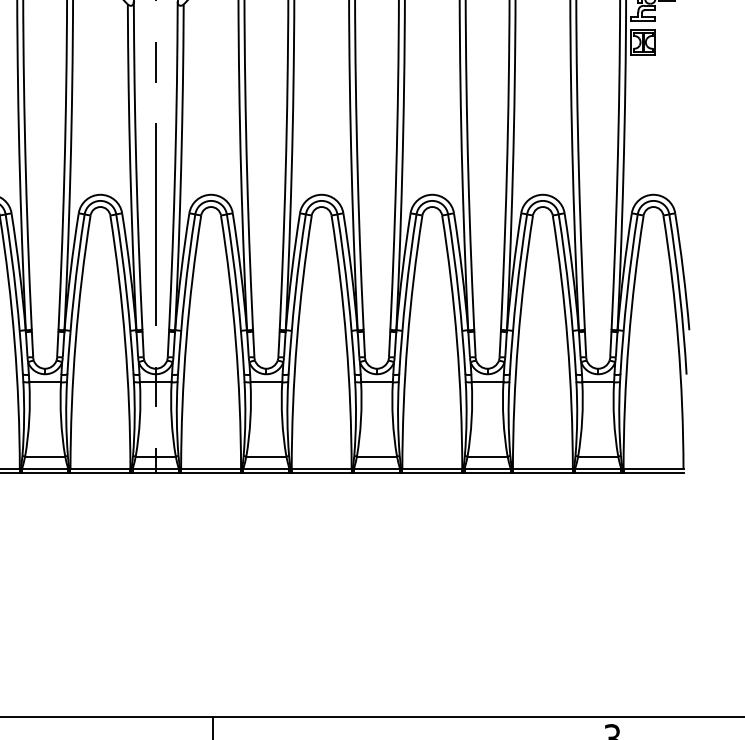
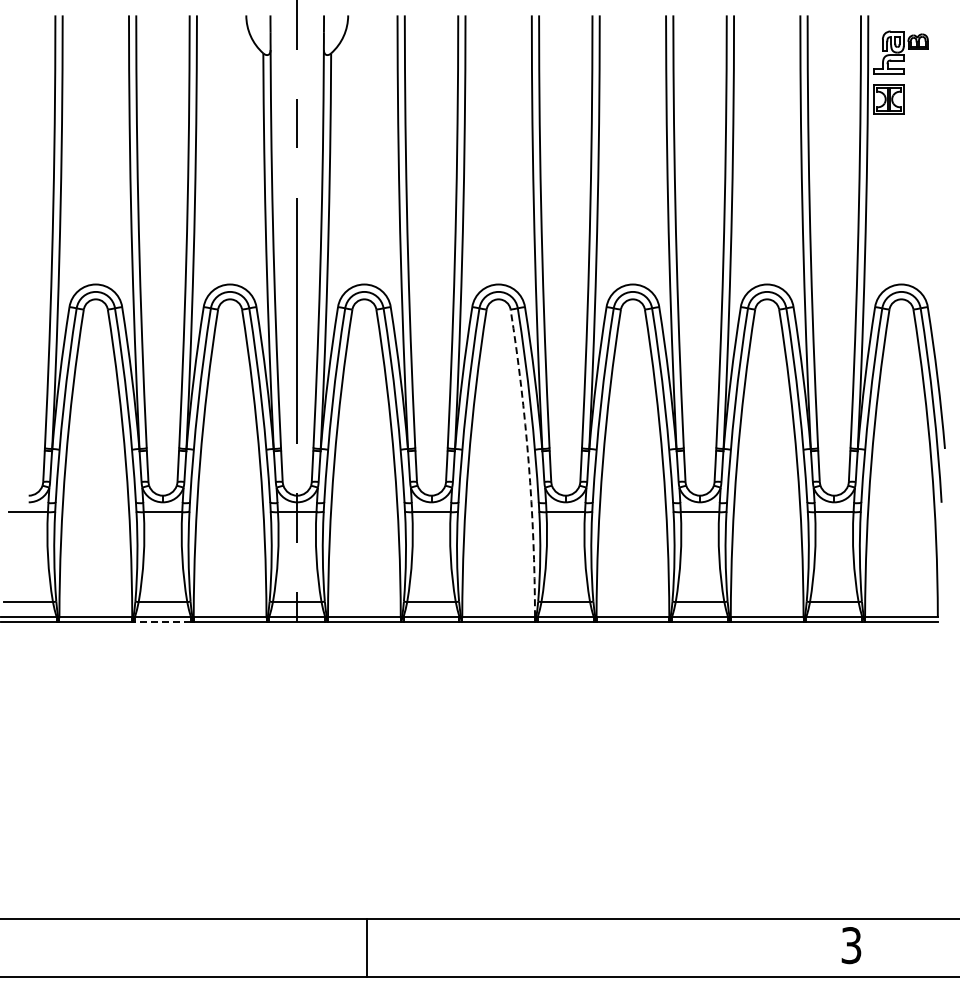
arc: (346, 341) -> (528, 462), solid -> dashed
line: (44, 472) -> (162, 621), solid -> dashed

